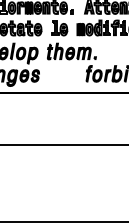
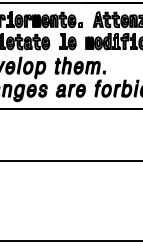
part: (62, 75) -> (70, 90), added

